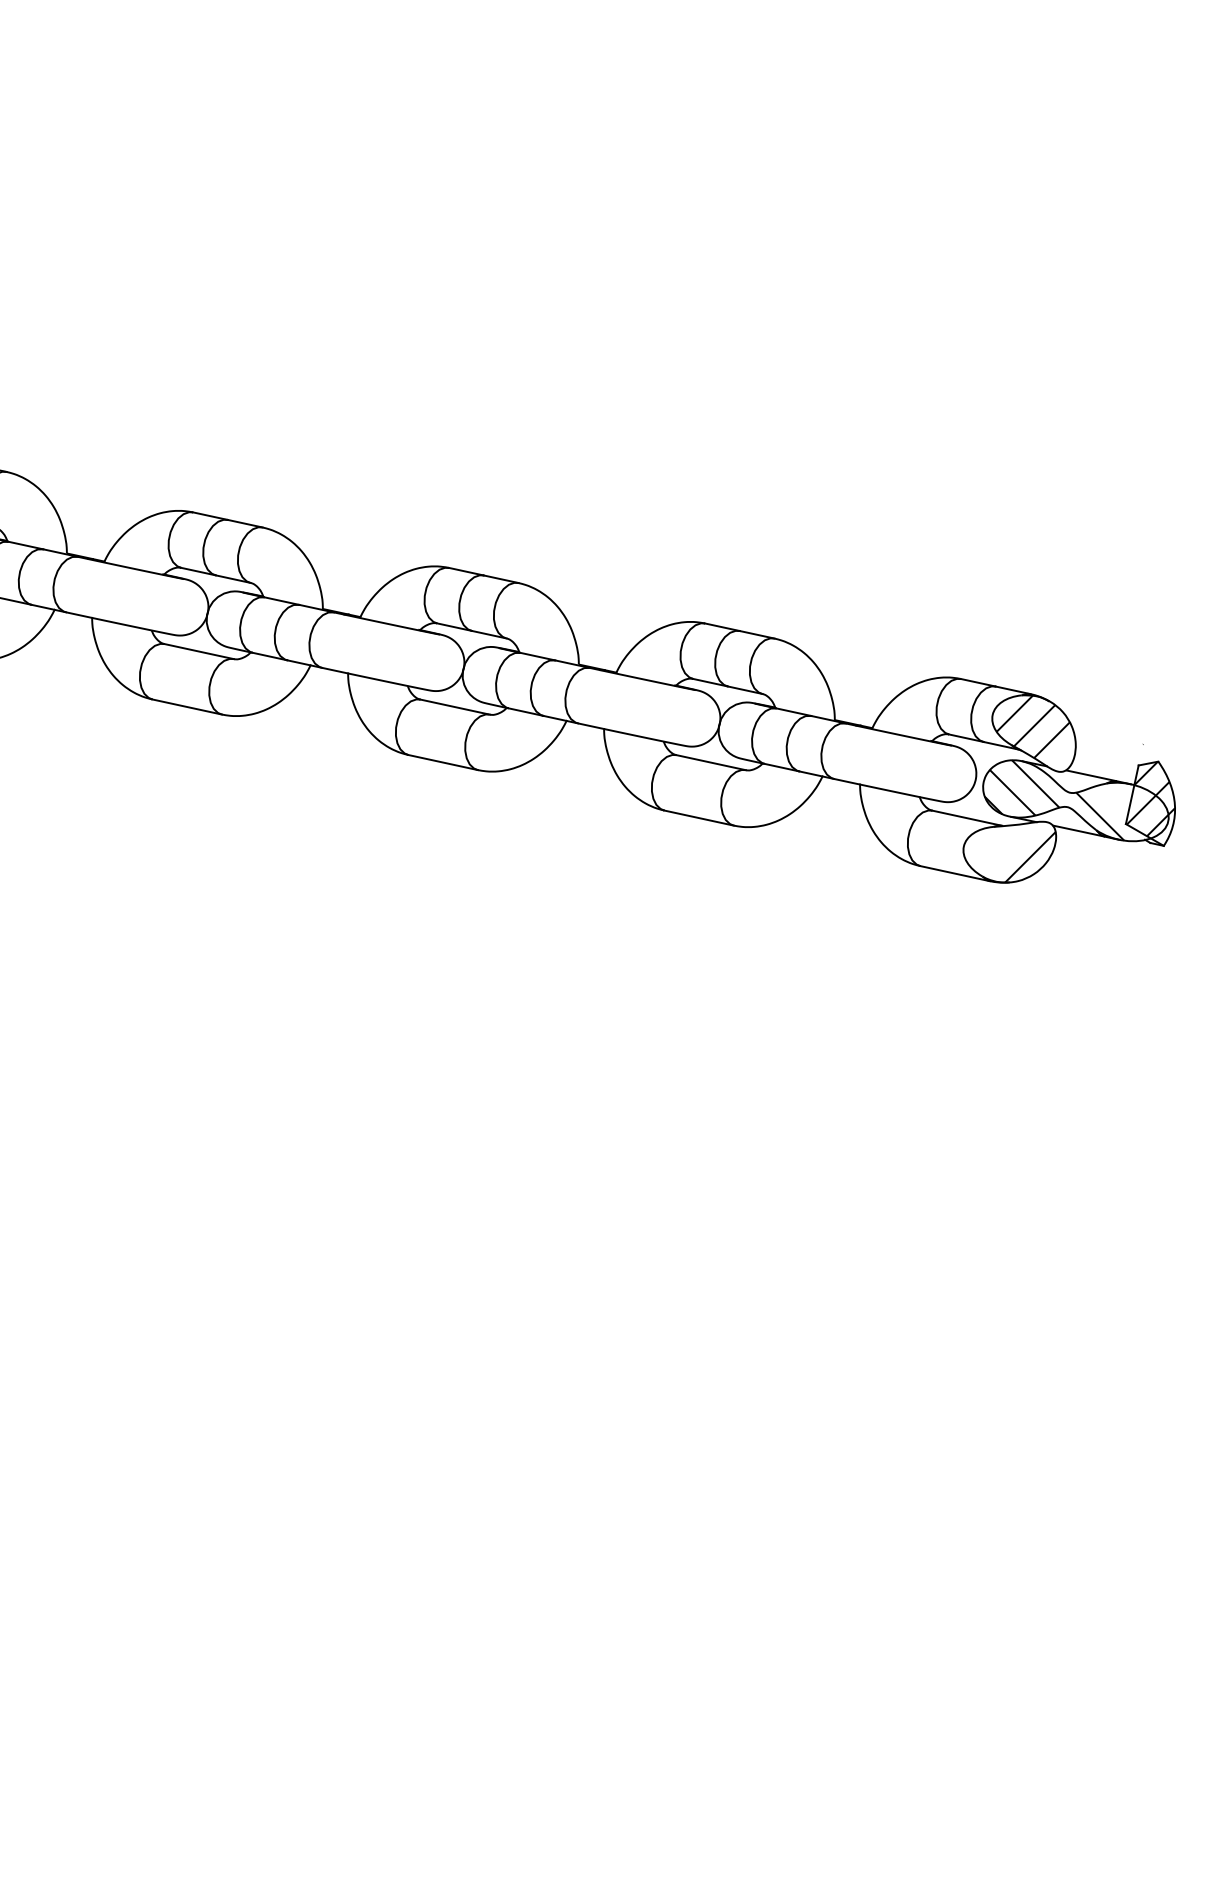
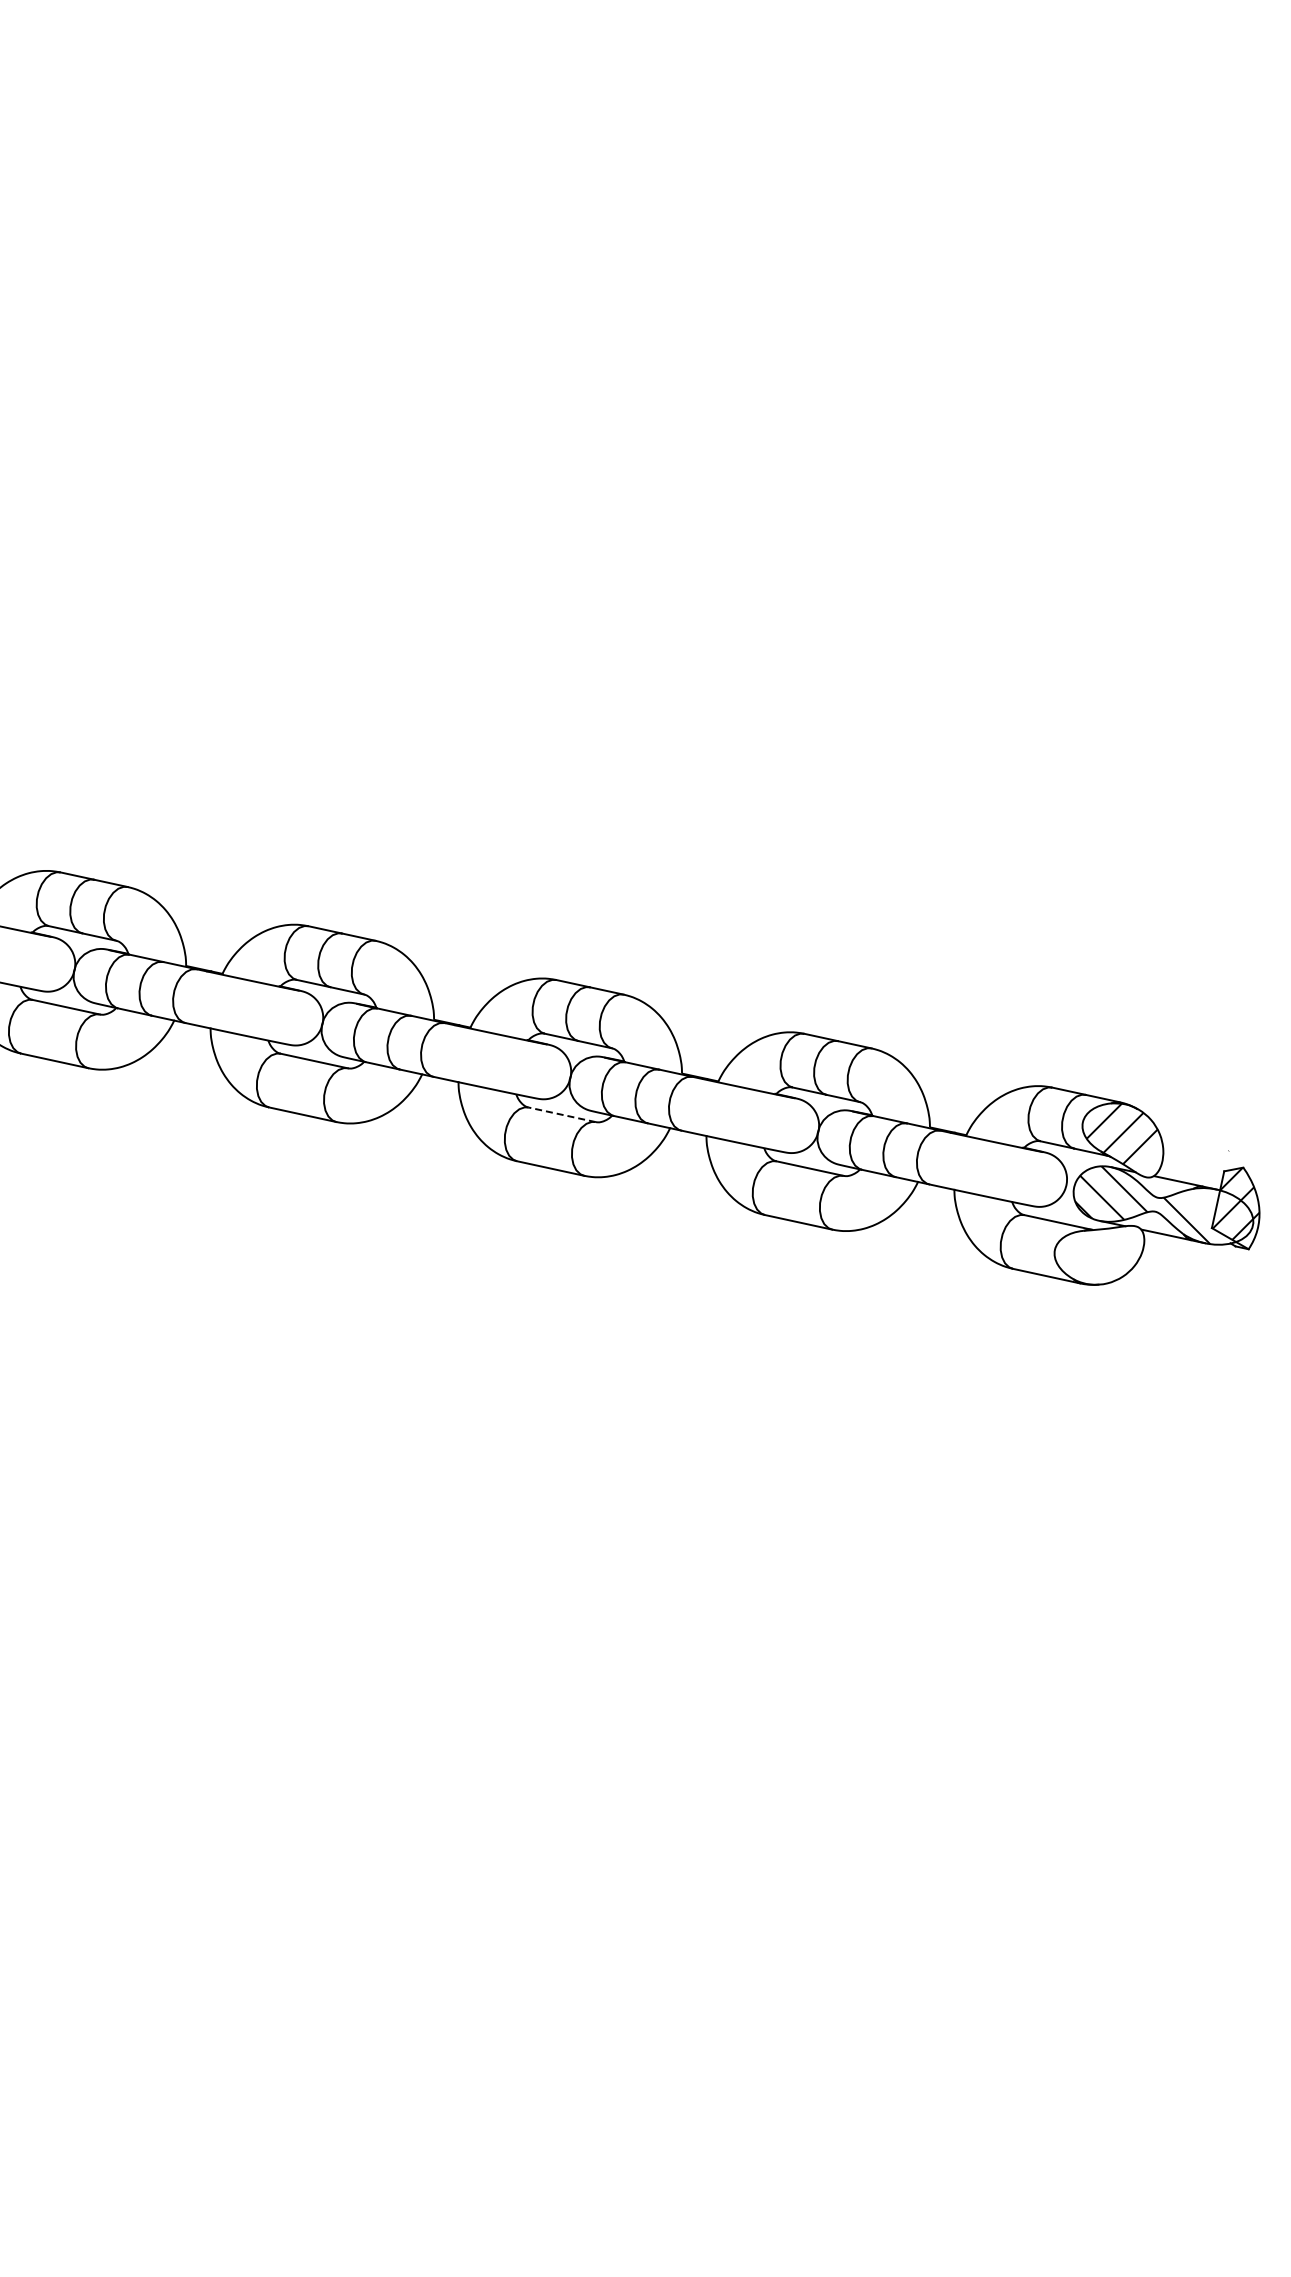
line: (454, 706) -> (561, 1114), solid -> dashed
hatch: (1029, 856) -> (1118, 1259), removed

